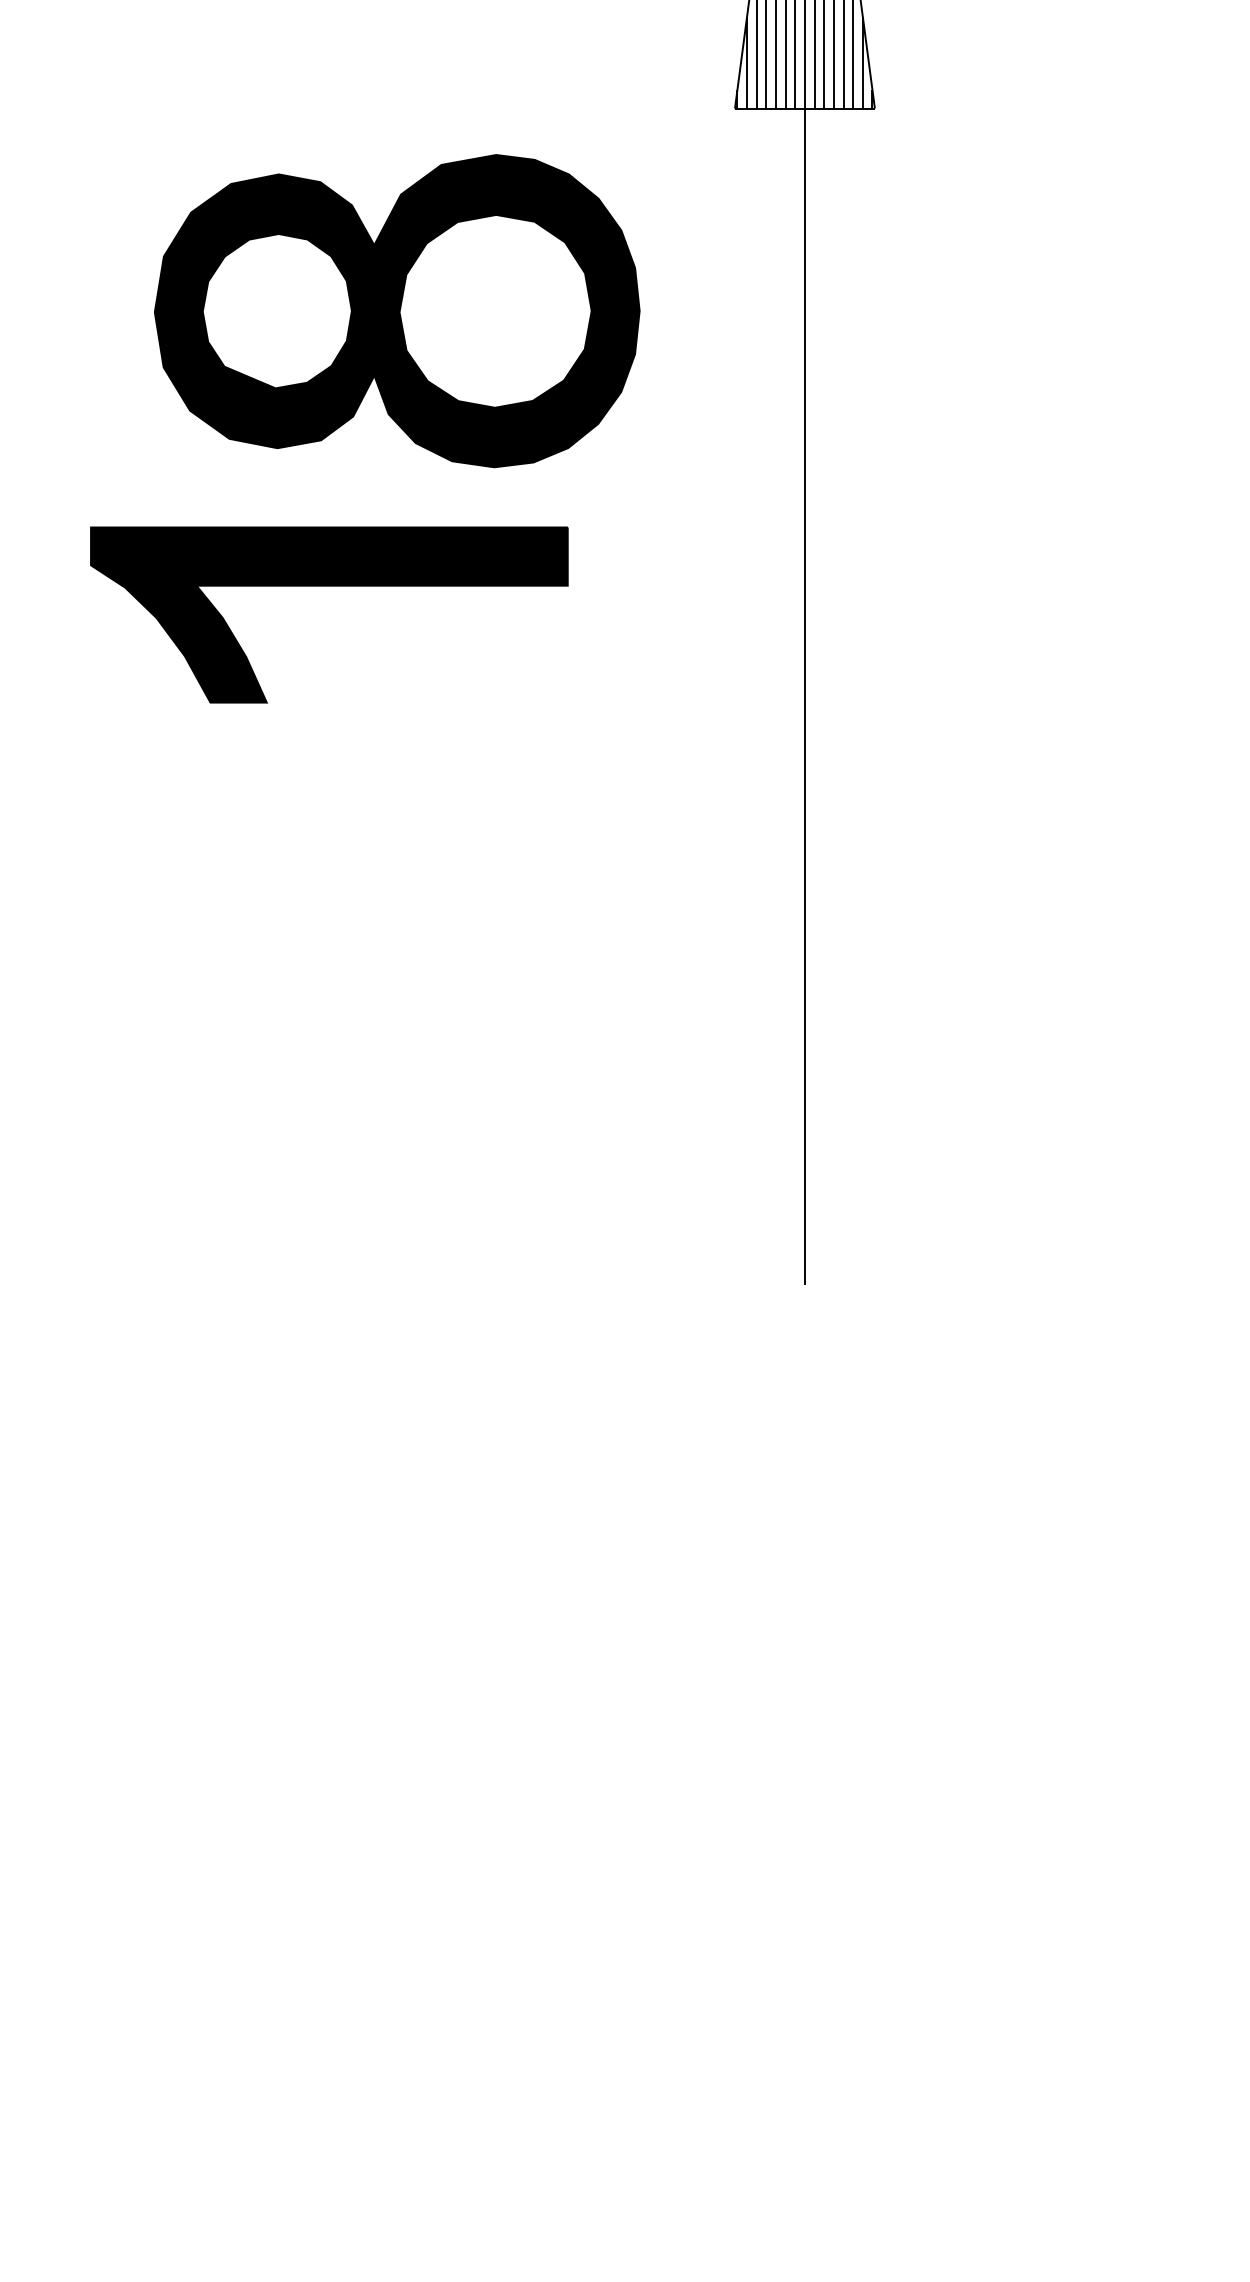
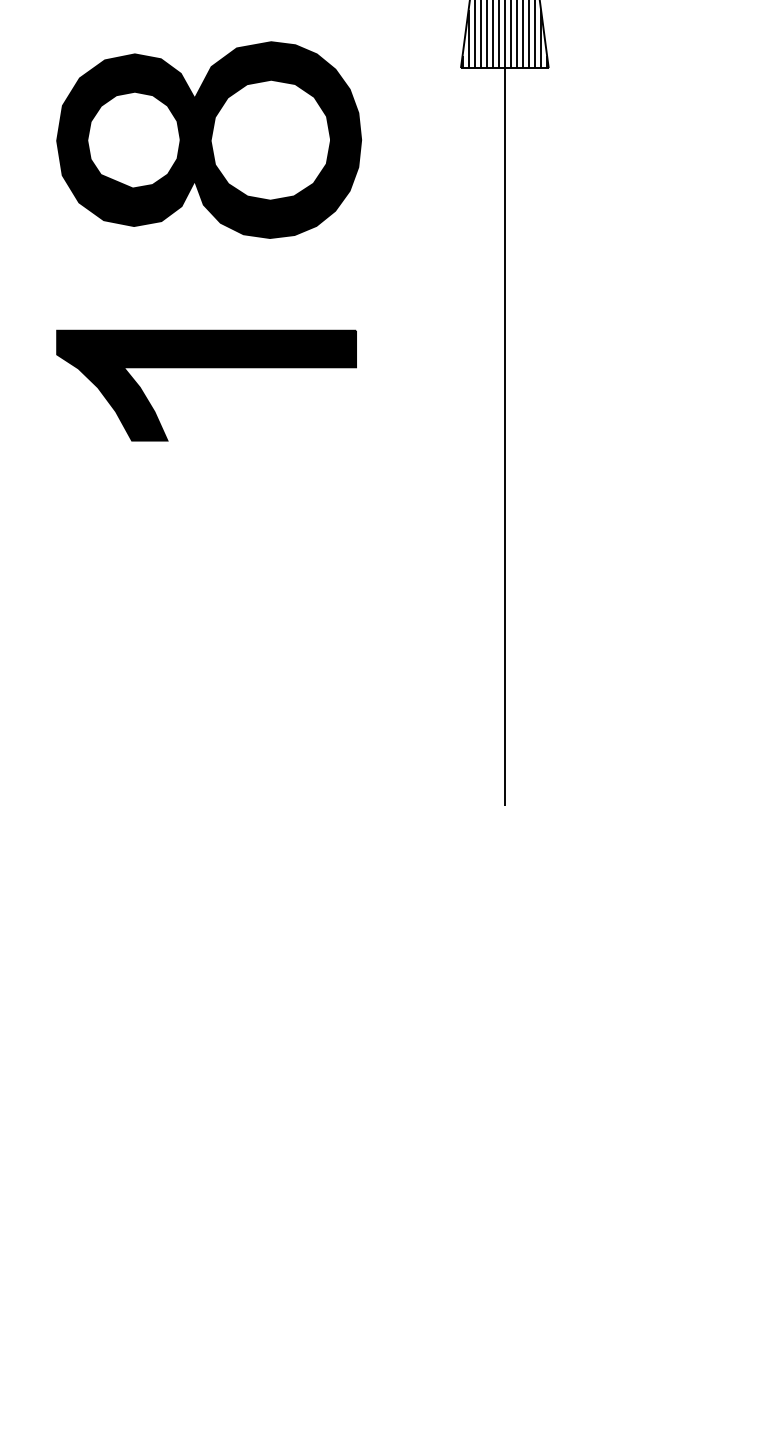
part: (396, 310) -> (208, 139), moved

